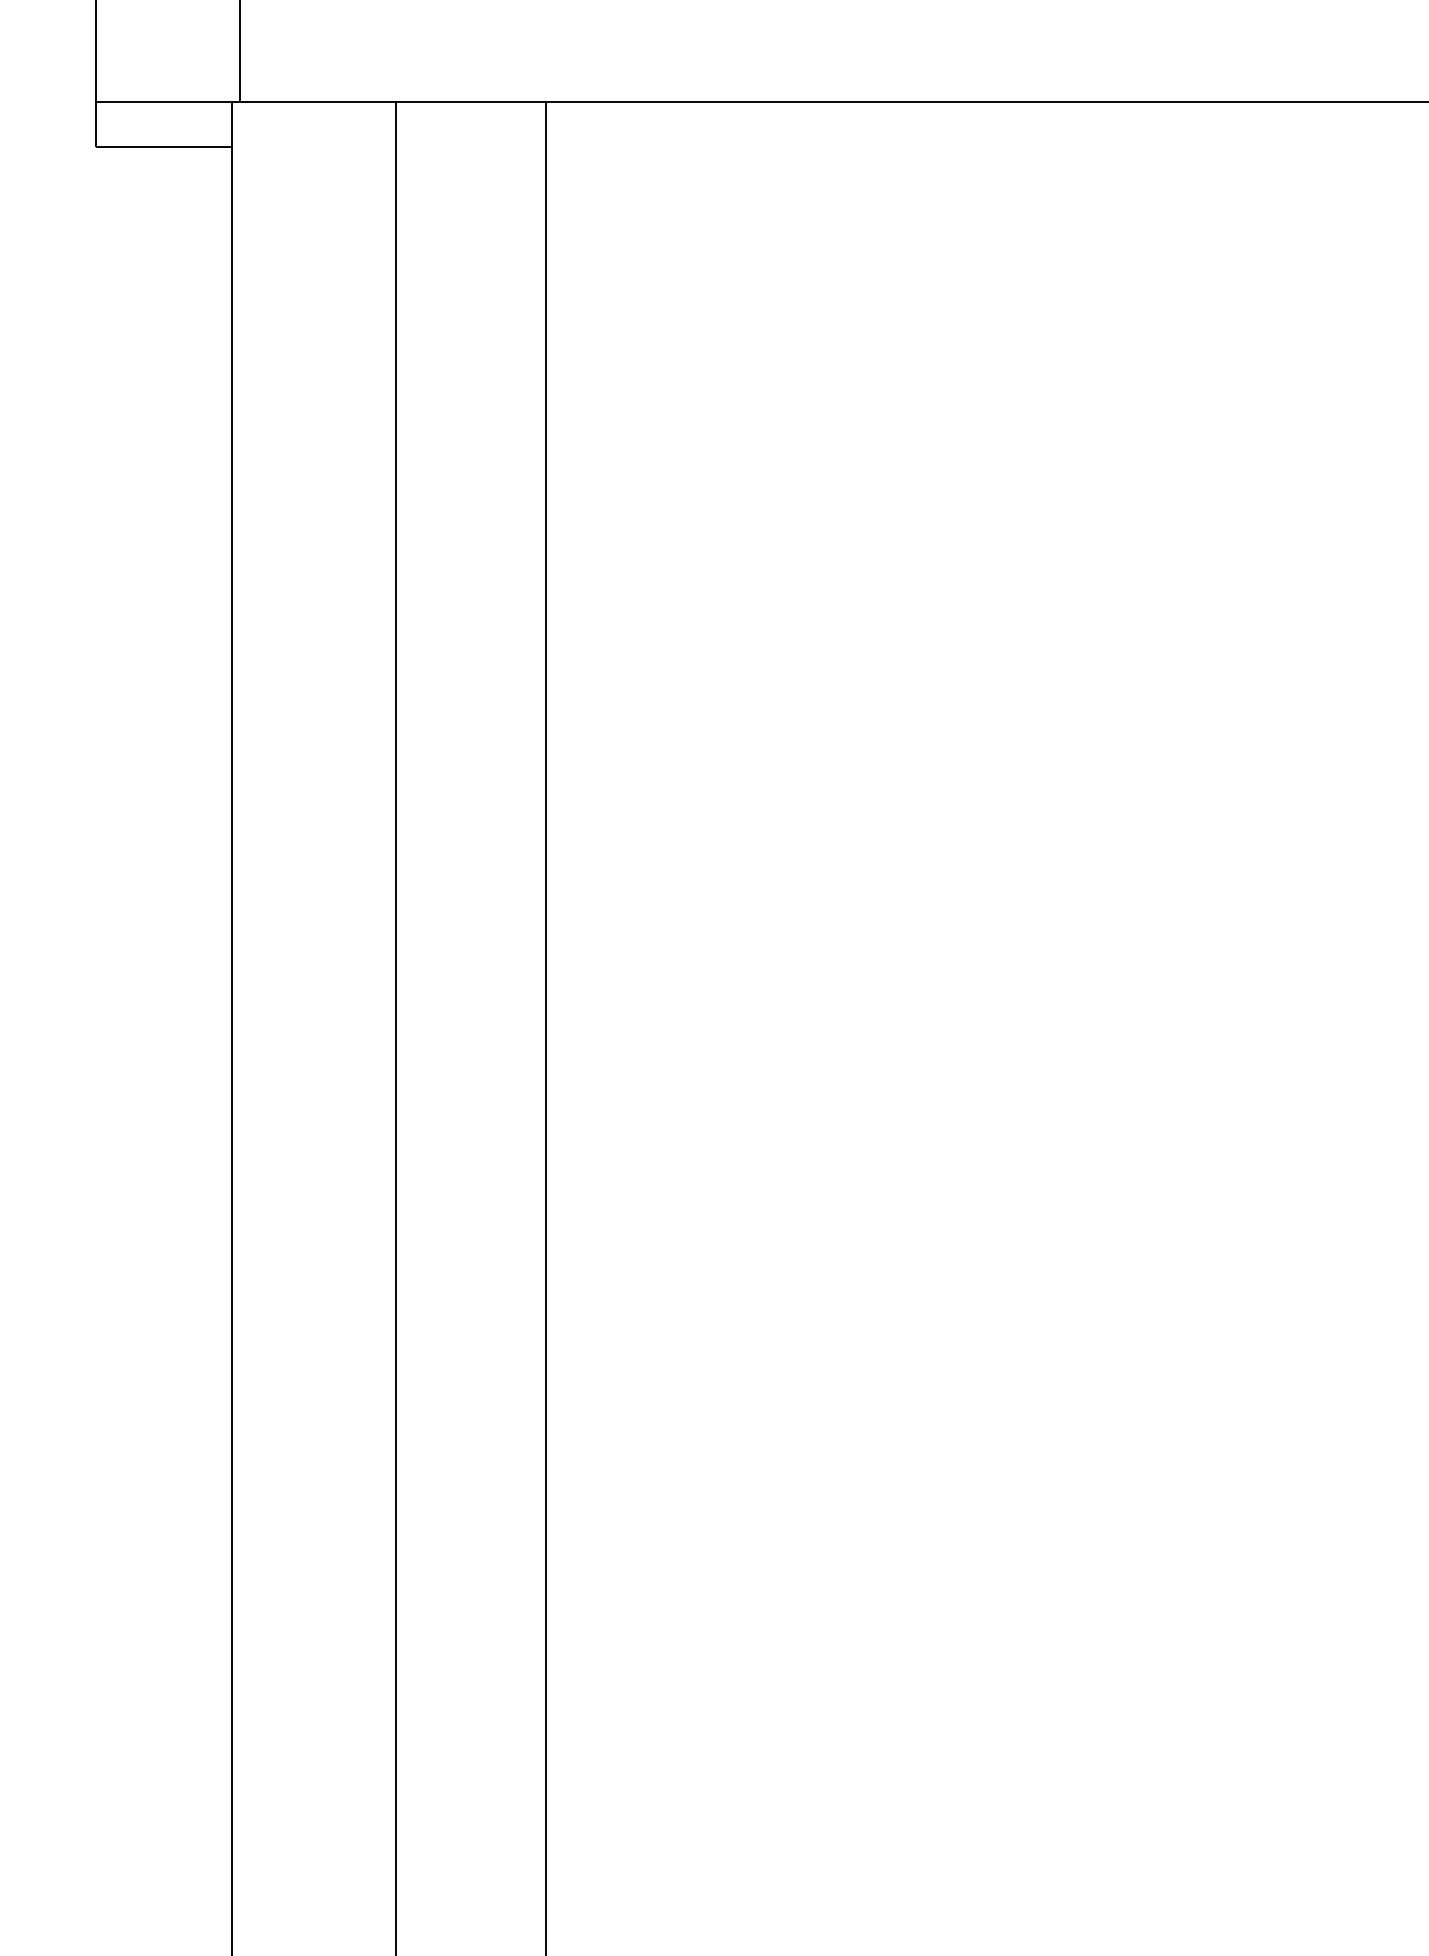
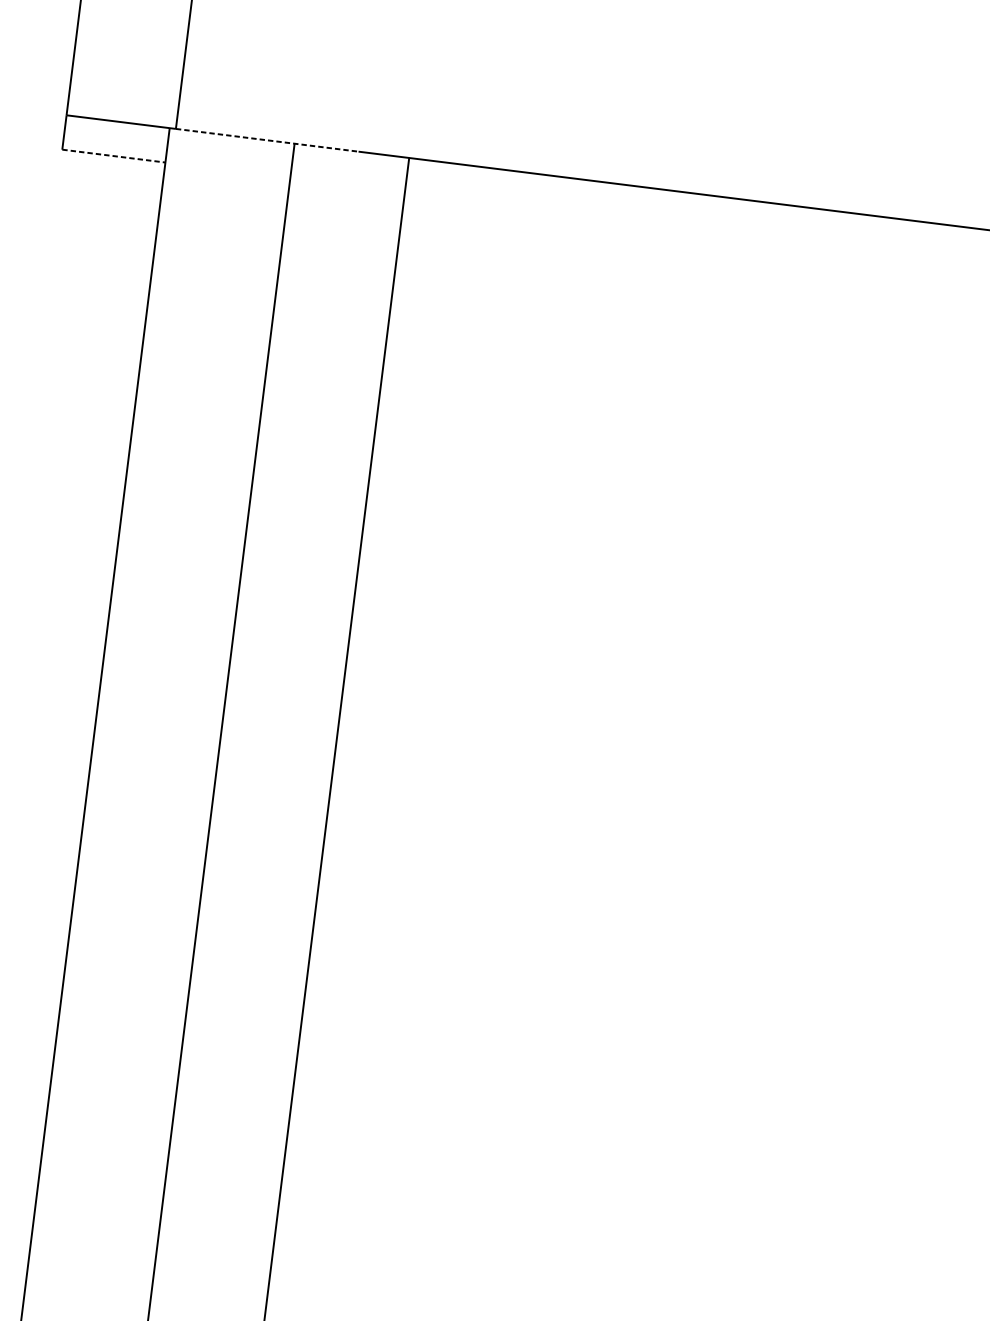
line: (360, 102) -> (267, 140), solid -> dashed
line: (163, 147) -> (113, 156), solid -> dashed

